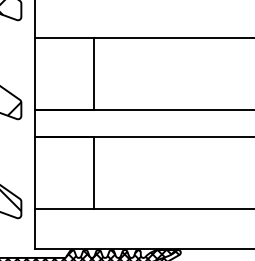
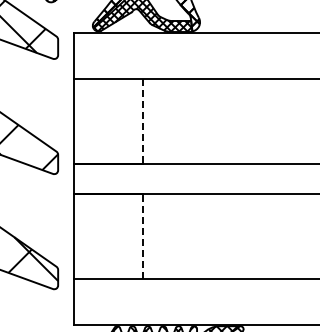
line: (93, 73) -> (142, 121), solid -> dashed
line: (93, 172) -> (142, 235), solid -> dashed

